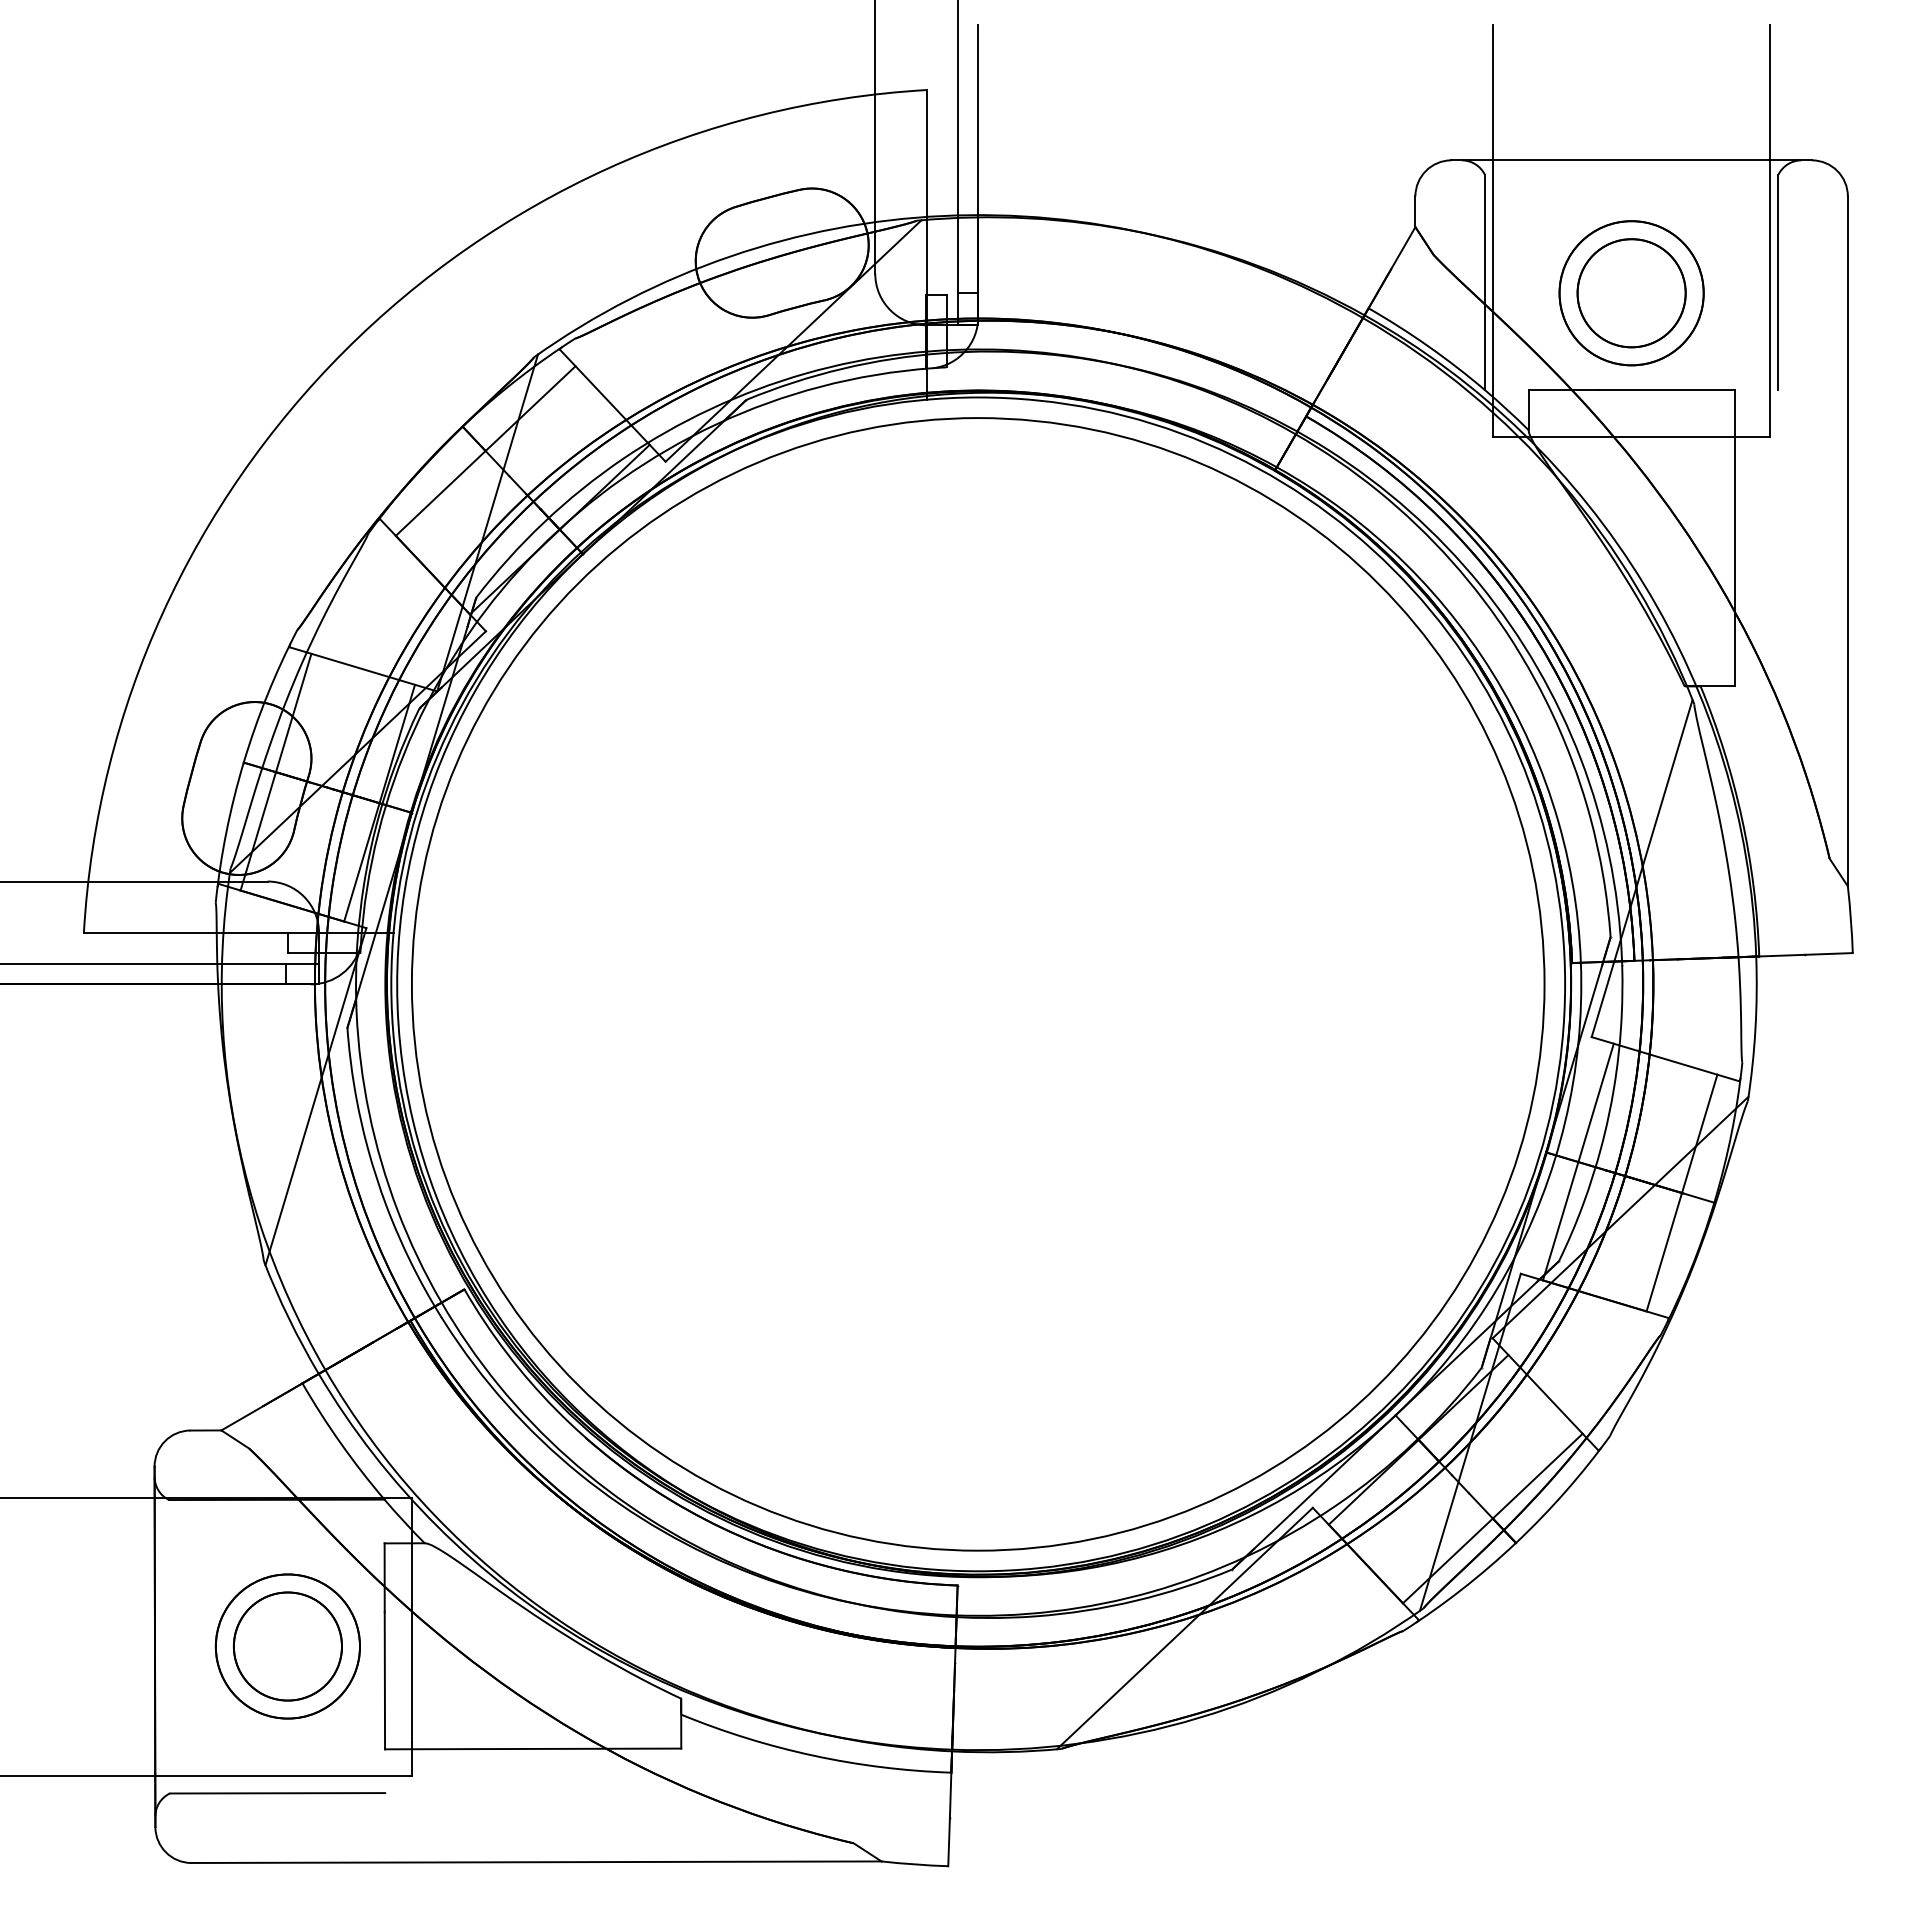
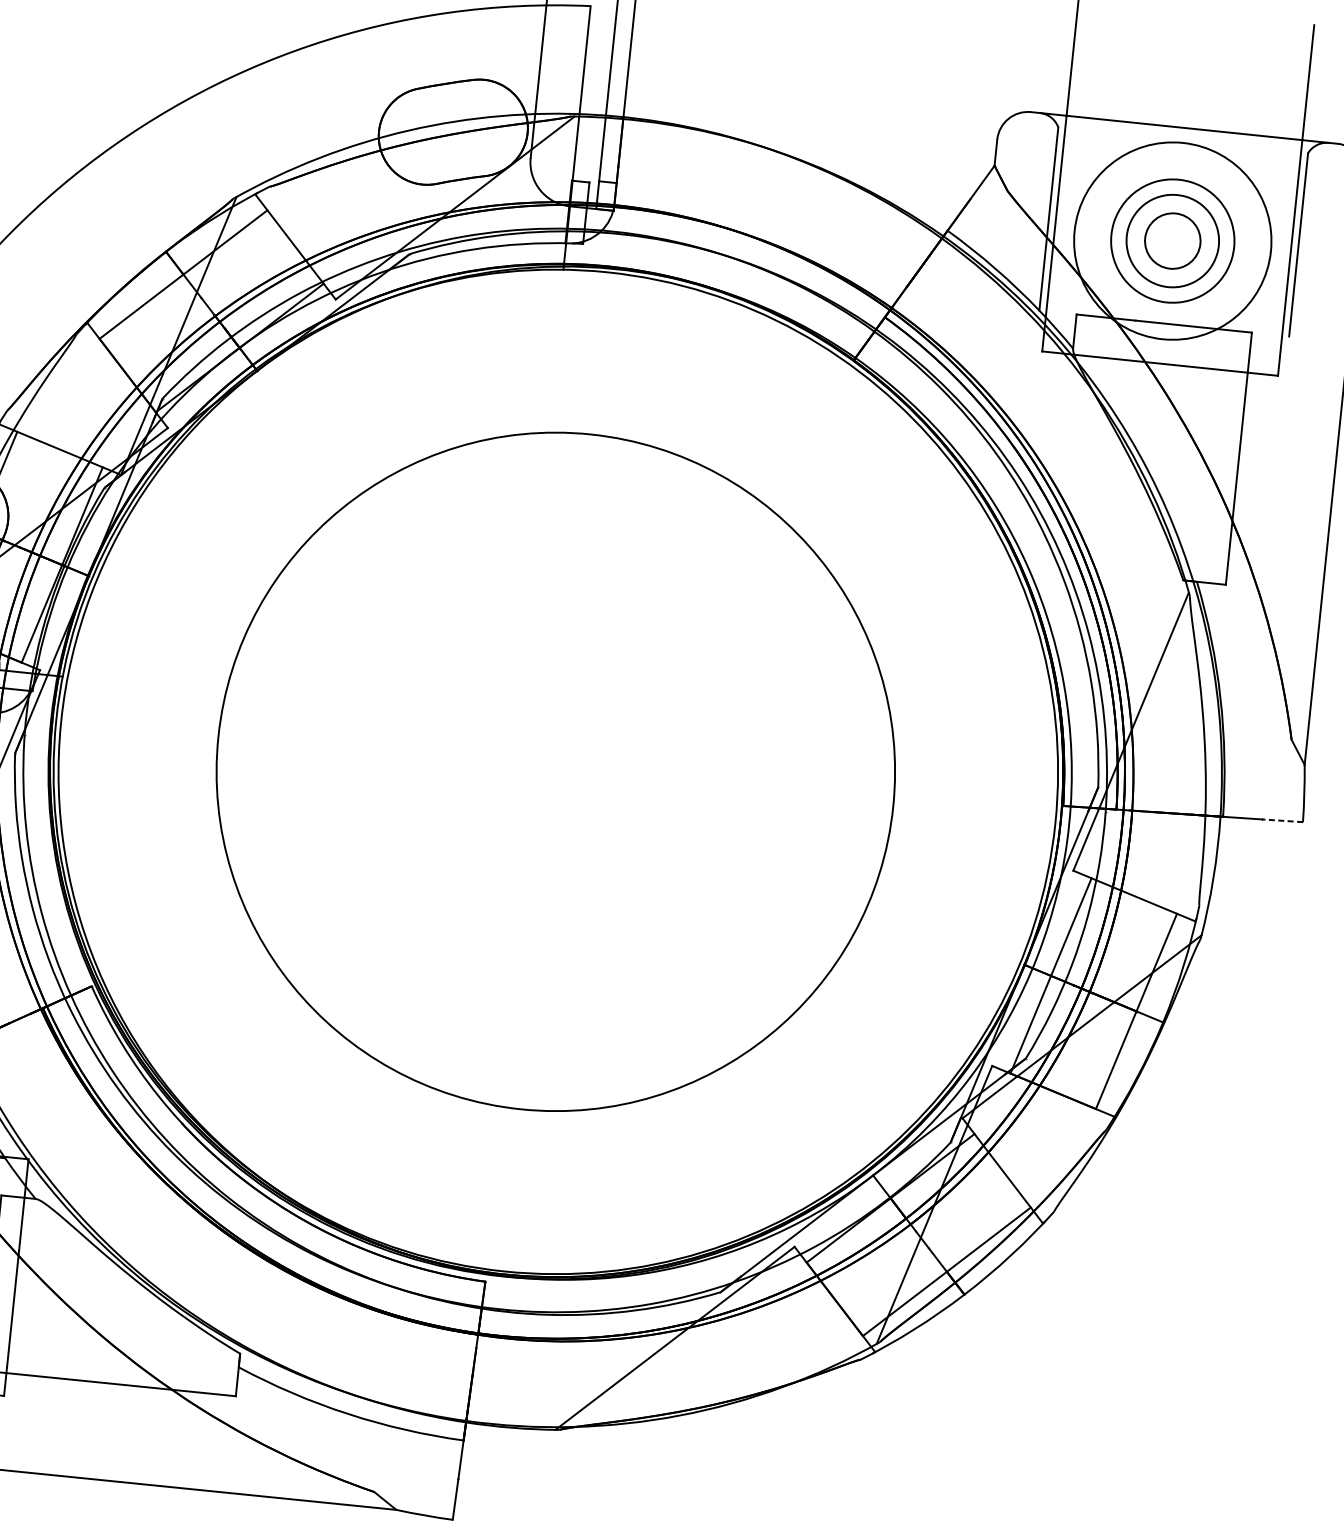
circle: (1631, 293) -> (1172, 241), size x0.6
circle: (1631, 293) -> (1172, 241), size x1.6
line: (1828, 953) -> (1282, 820), solid -> dashed
circle: (977, 984) -> (555, 771), size x0.7

